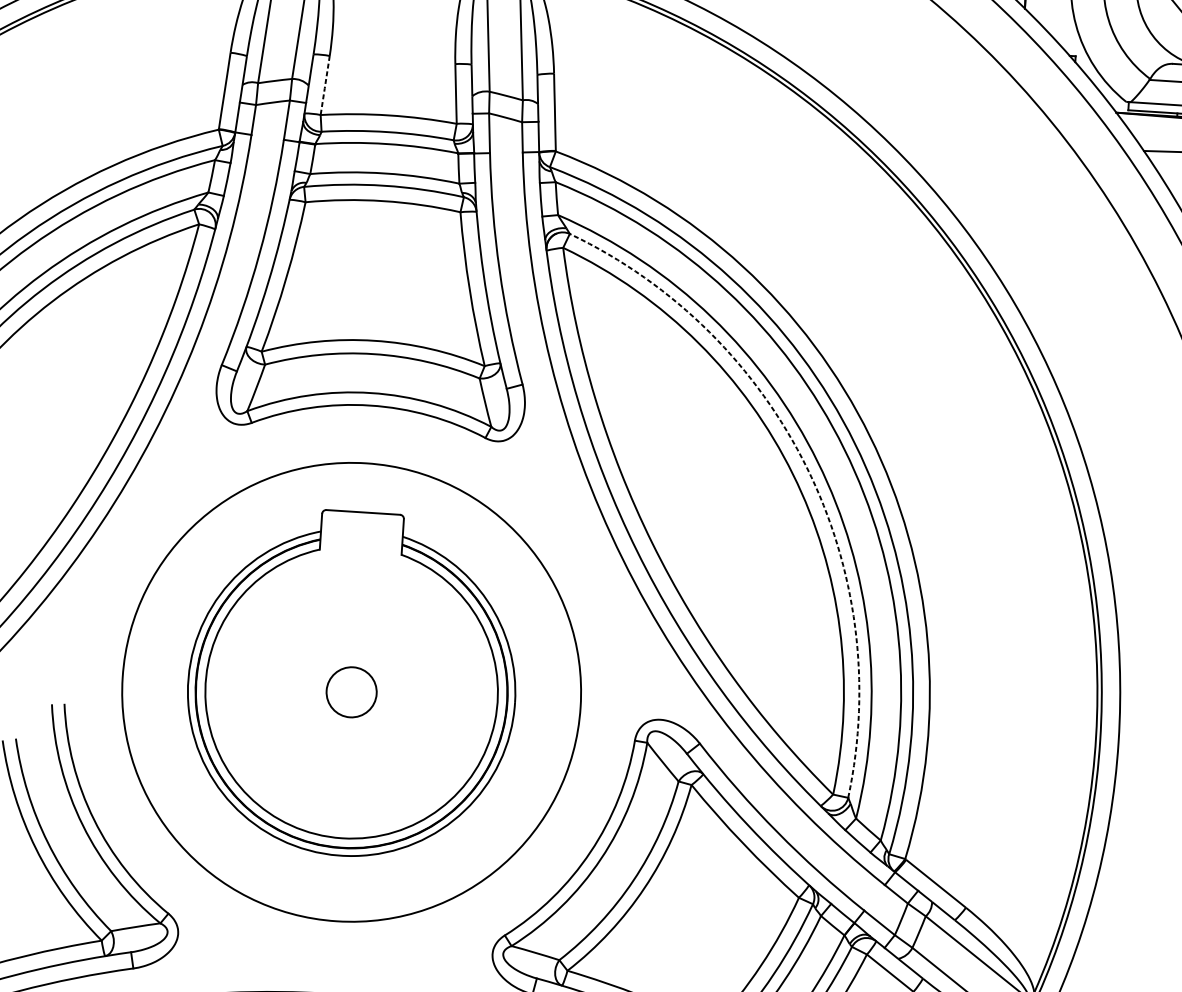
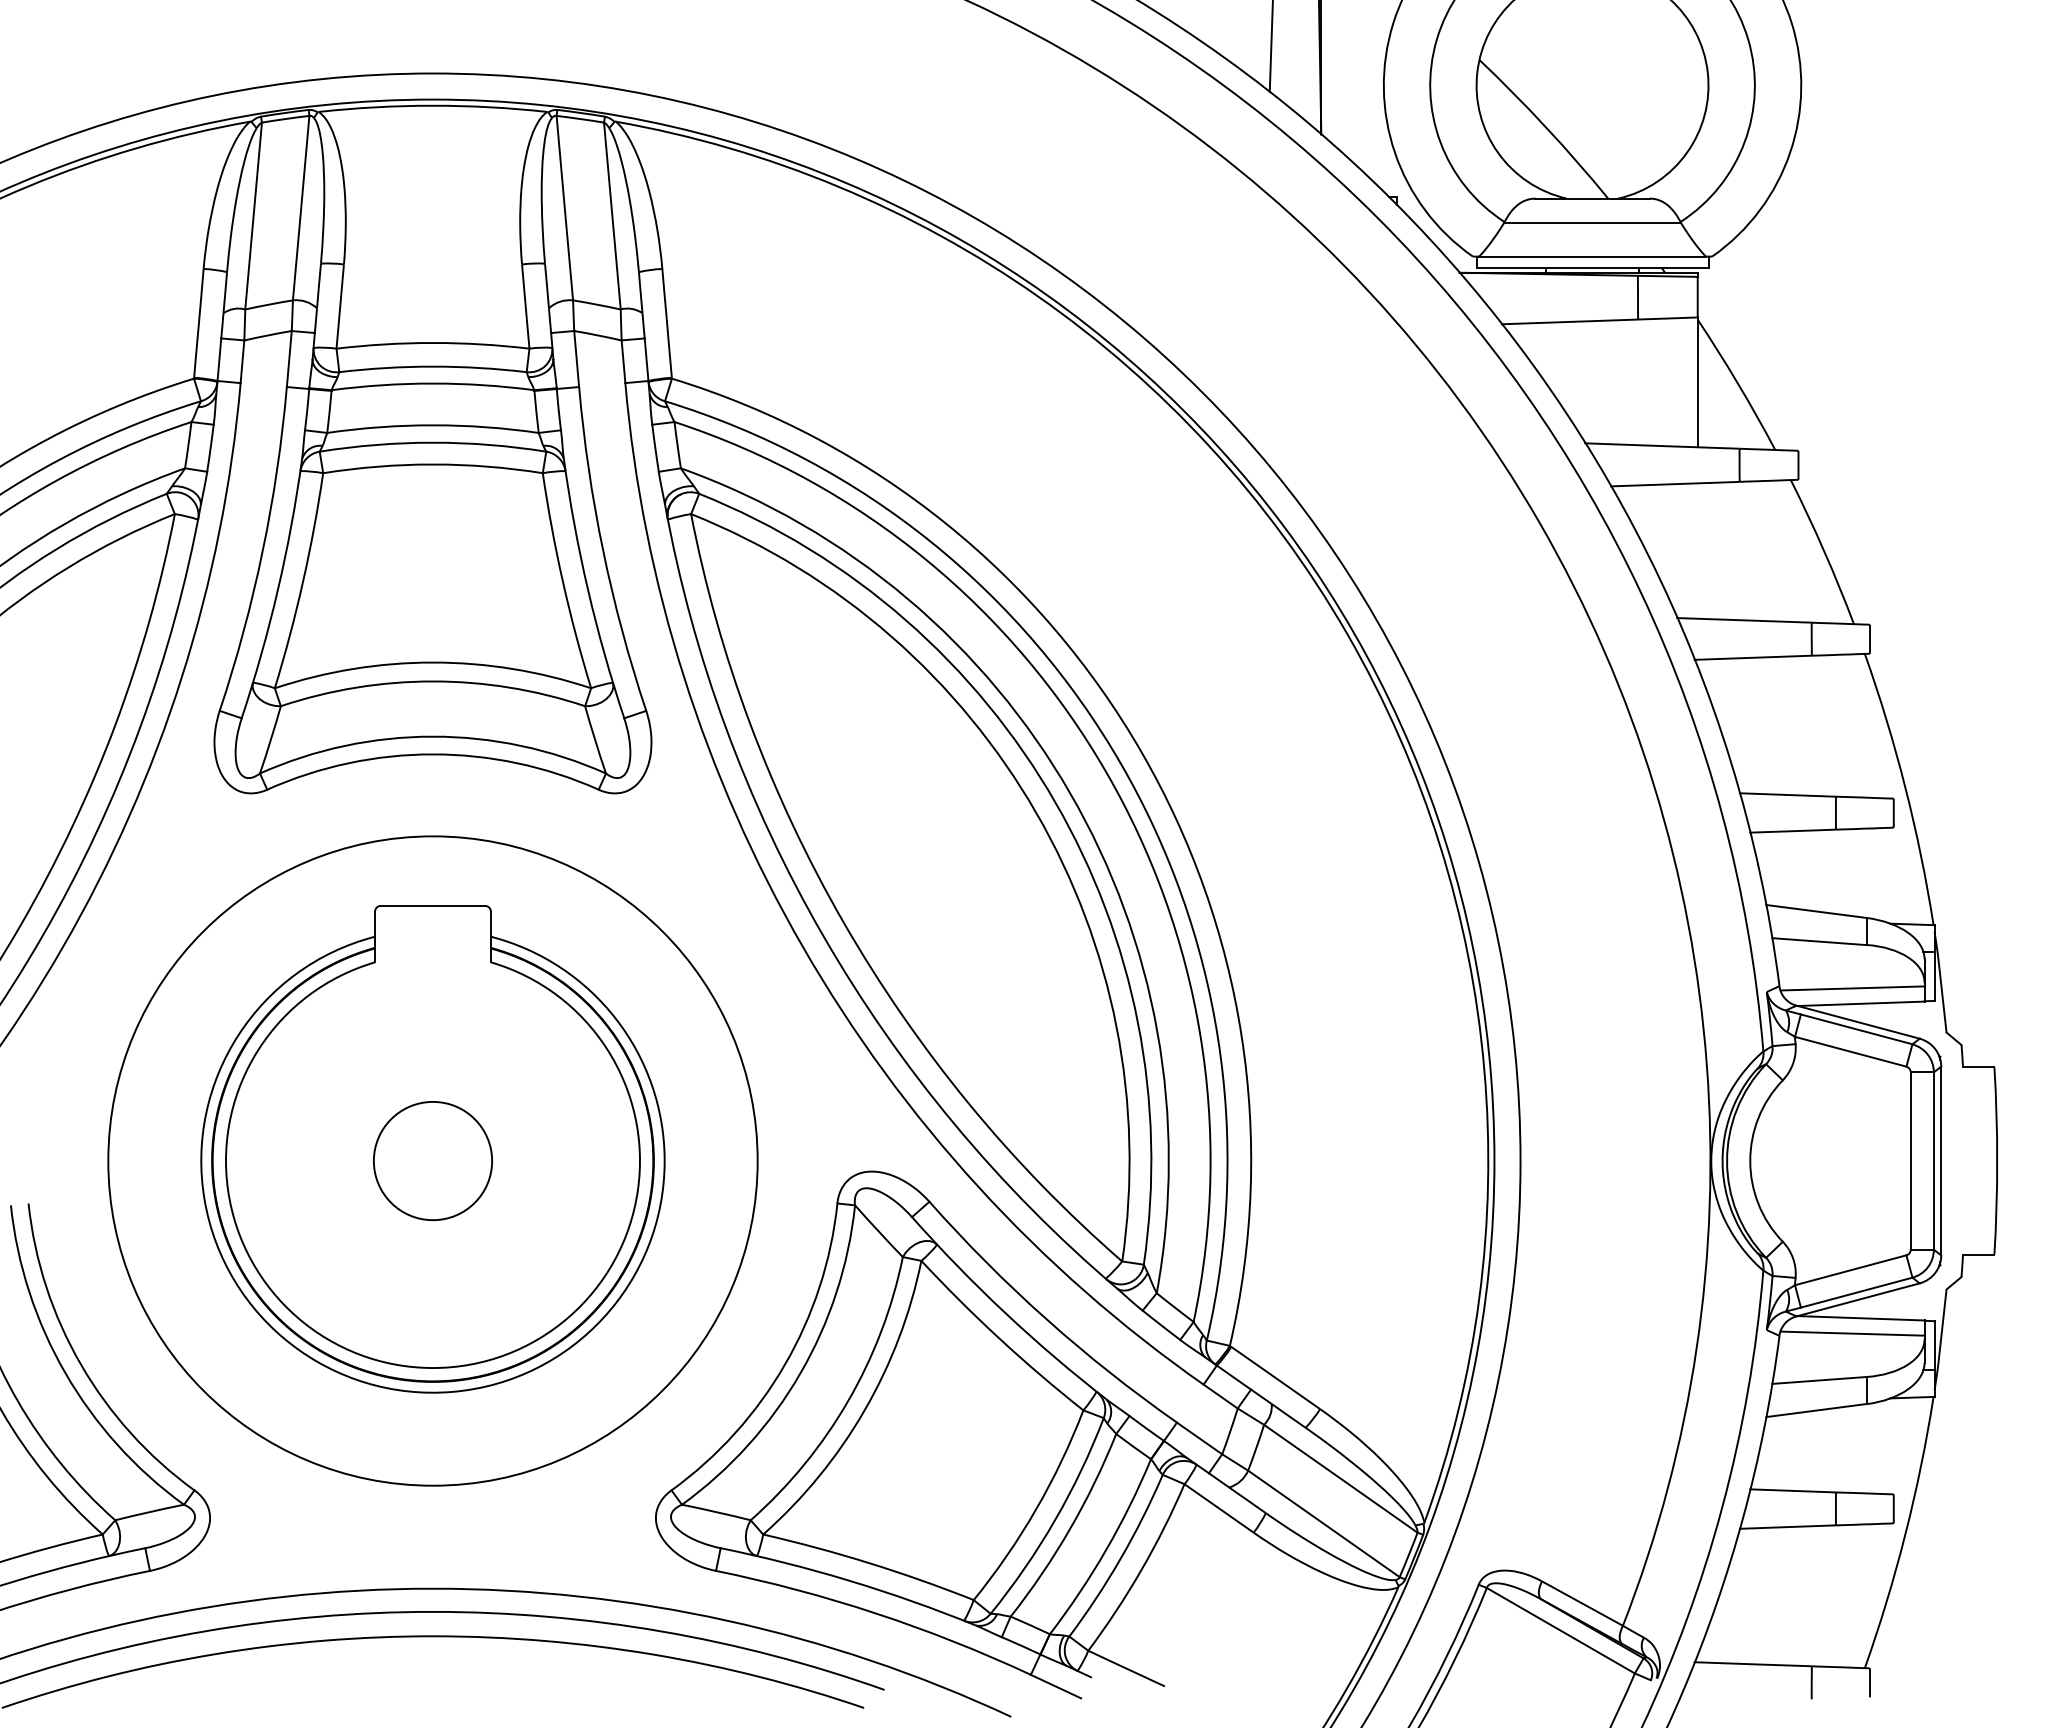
line: (325, 86) -> (340, 307), dashed -> solid
arc: (807, 467) -> (1055, 802), dashed -> solid
circle: (351, 691) -> (432, 1160), size x1.67

